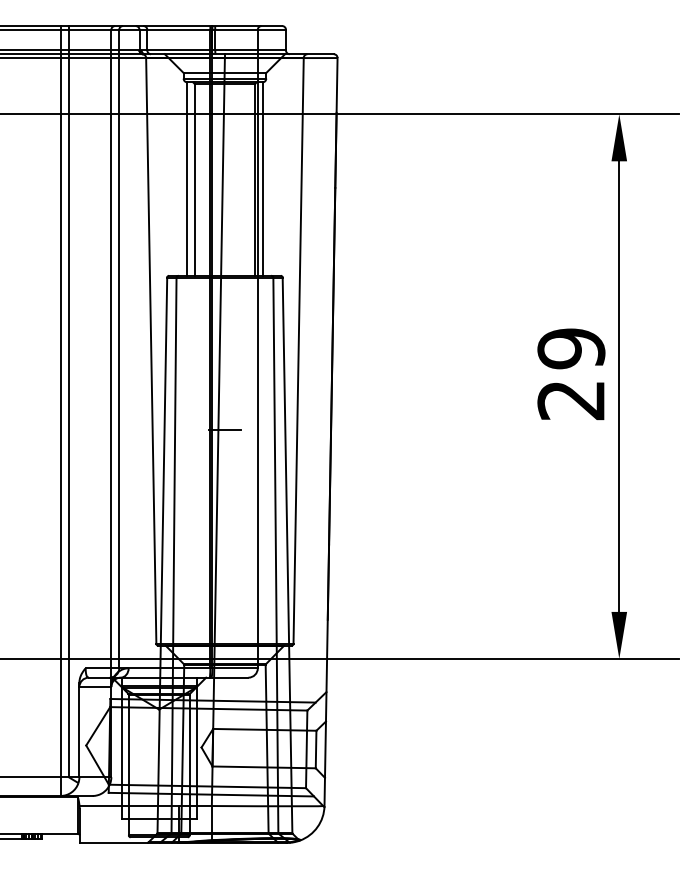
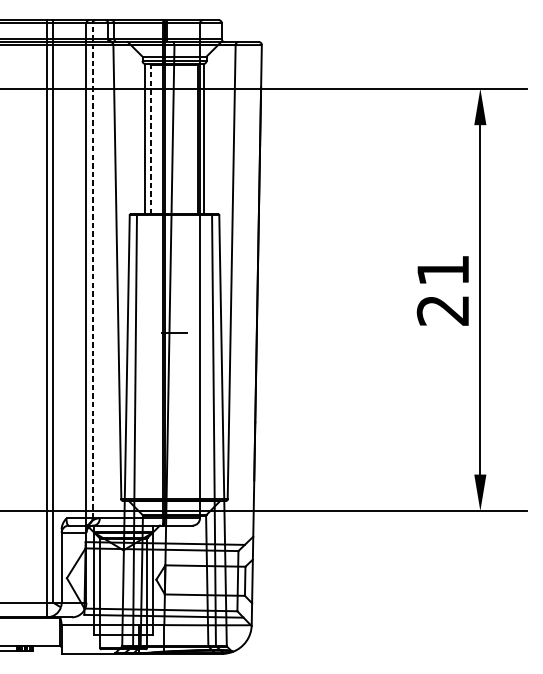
line: (194, 180) -> (150, 140), solid -> dashed
line: (119, 348) -> (92, 270), solid -> dashed
text: (571, 348) -> (443, 270), 29 -> 21

